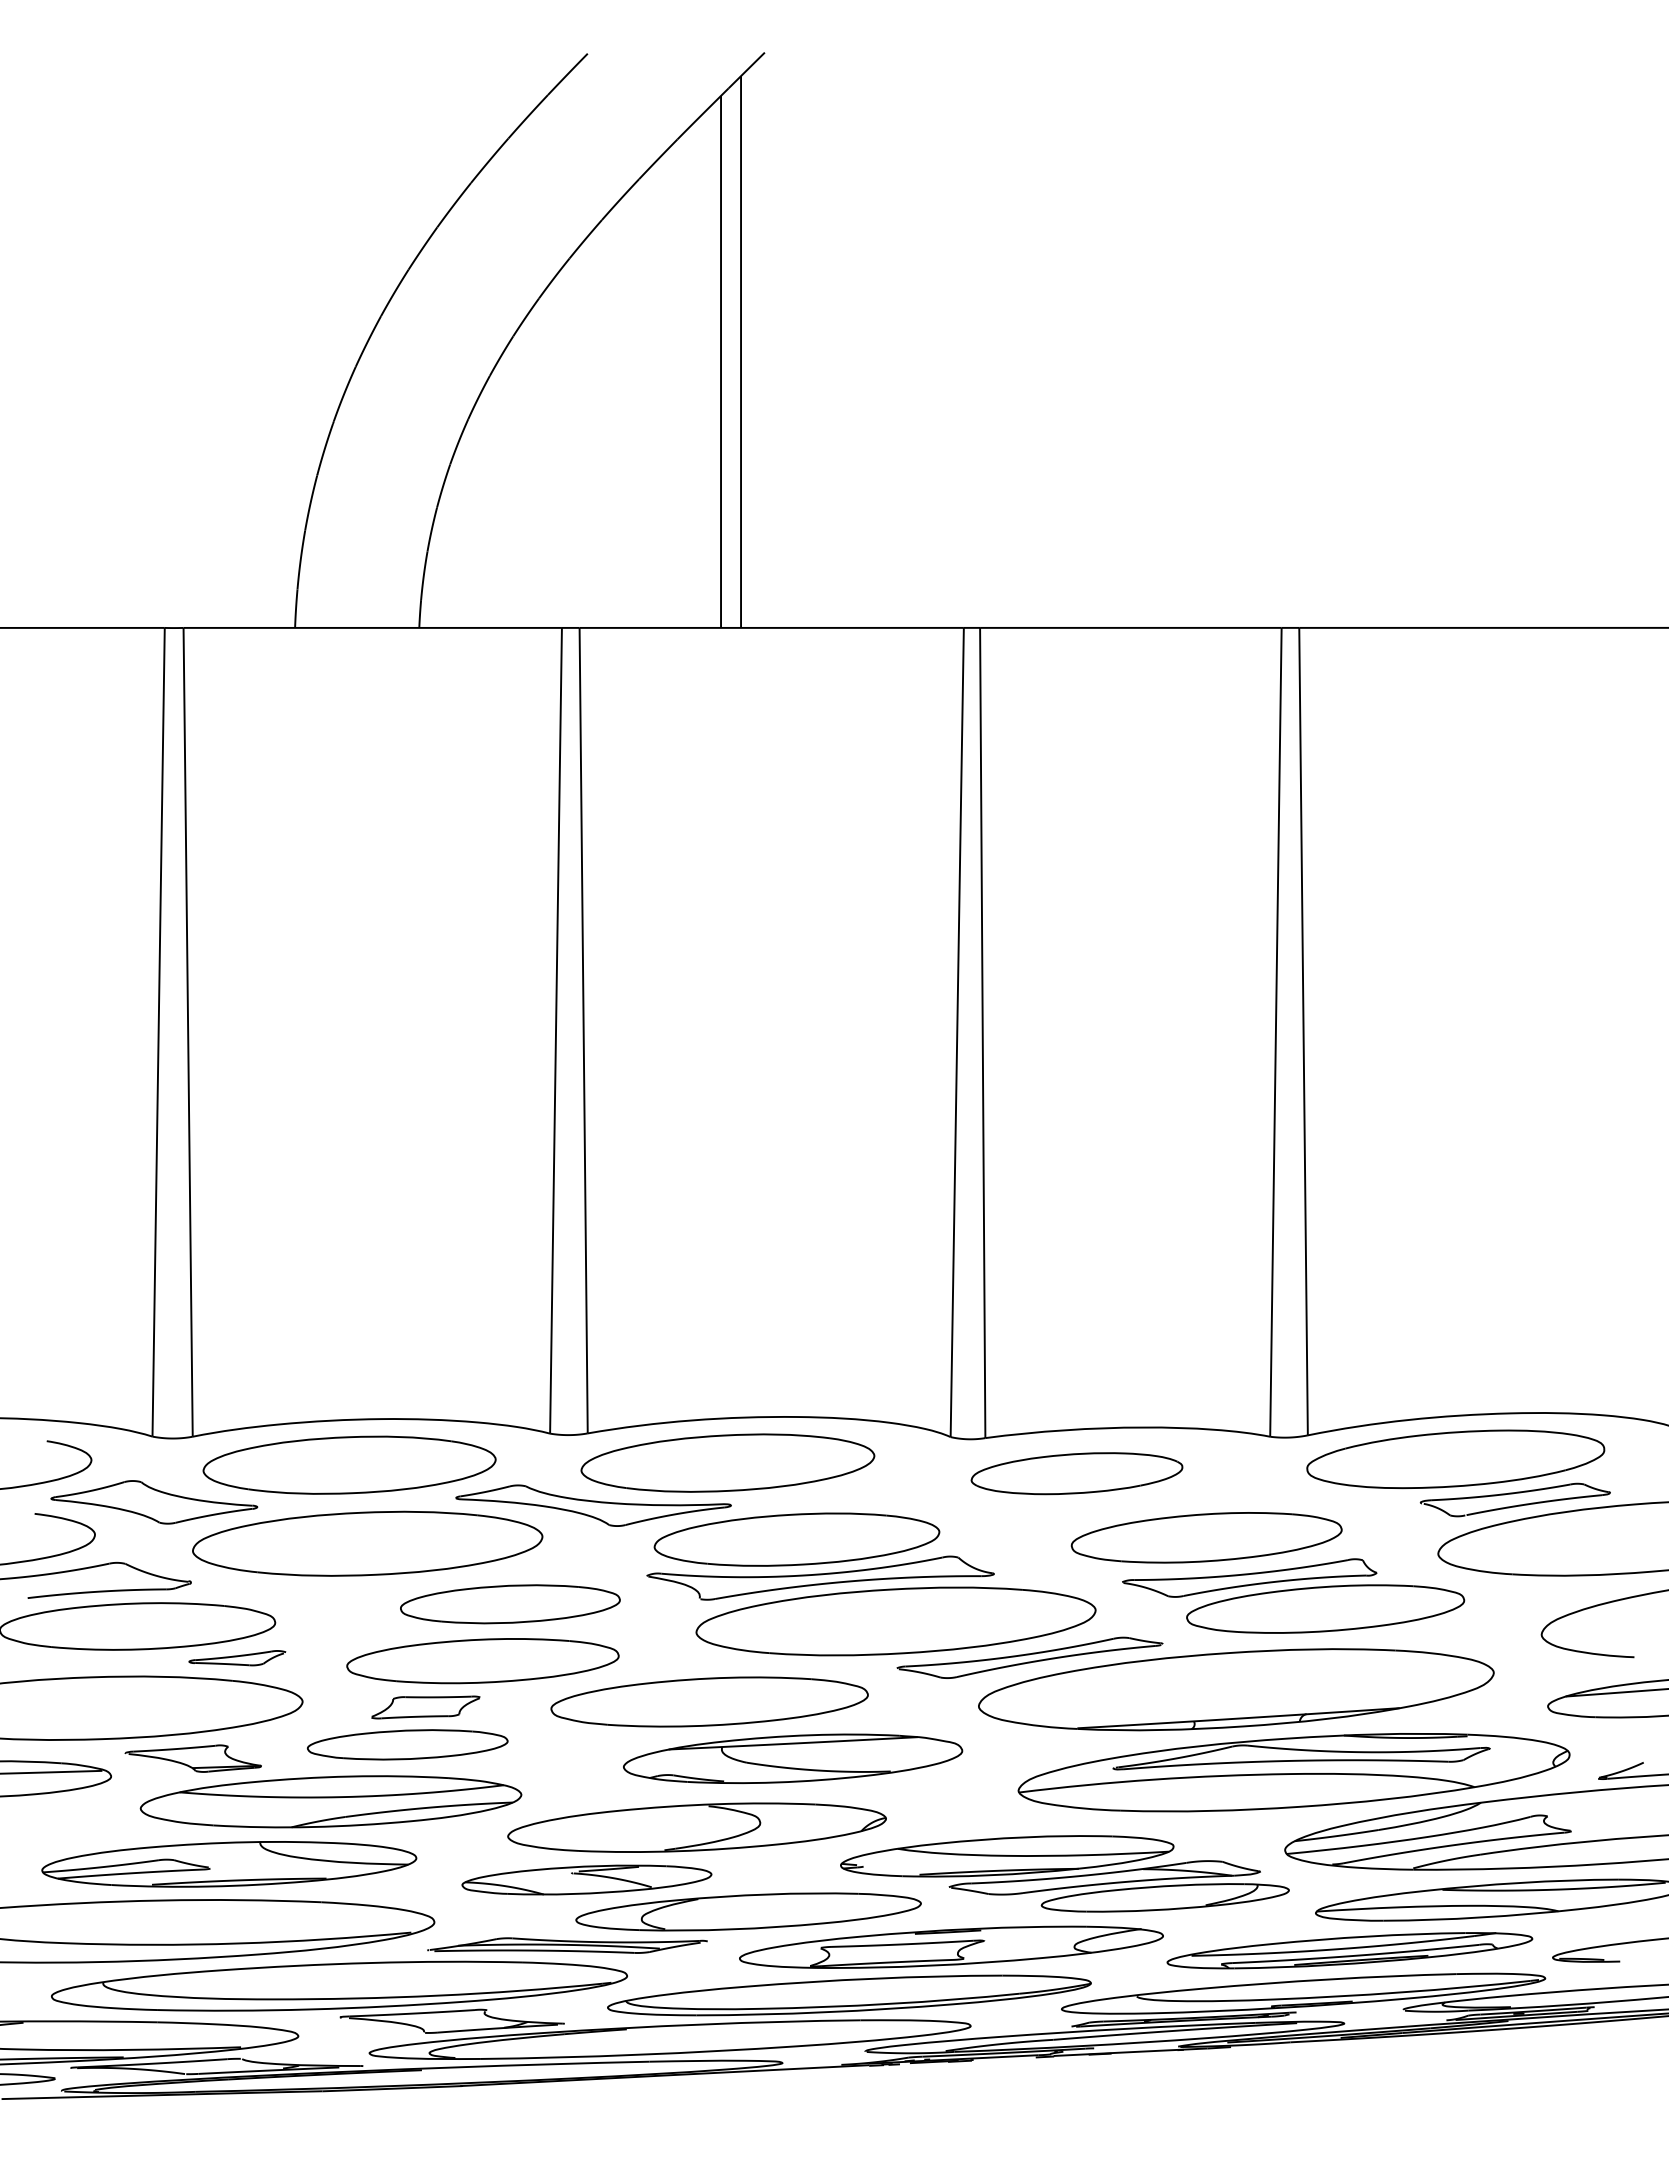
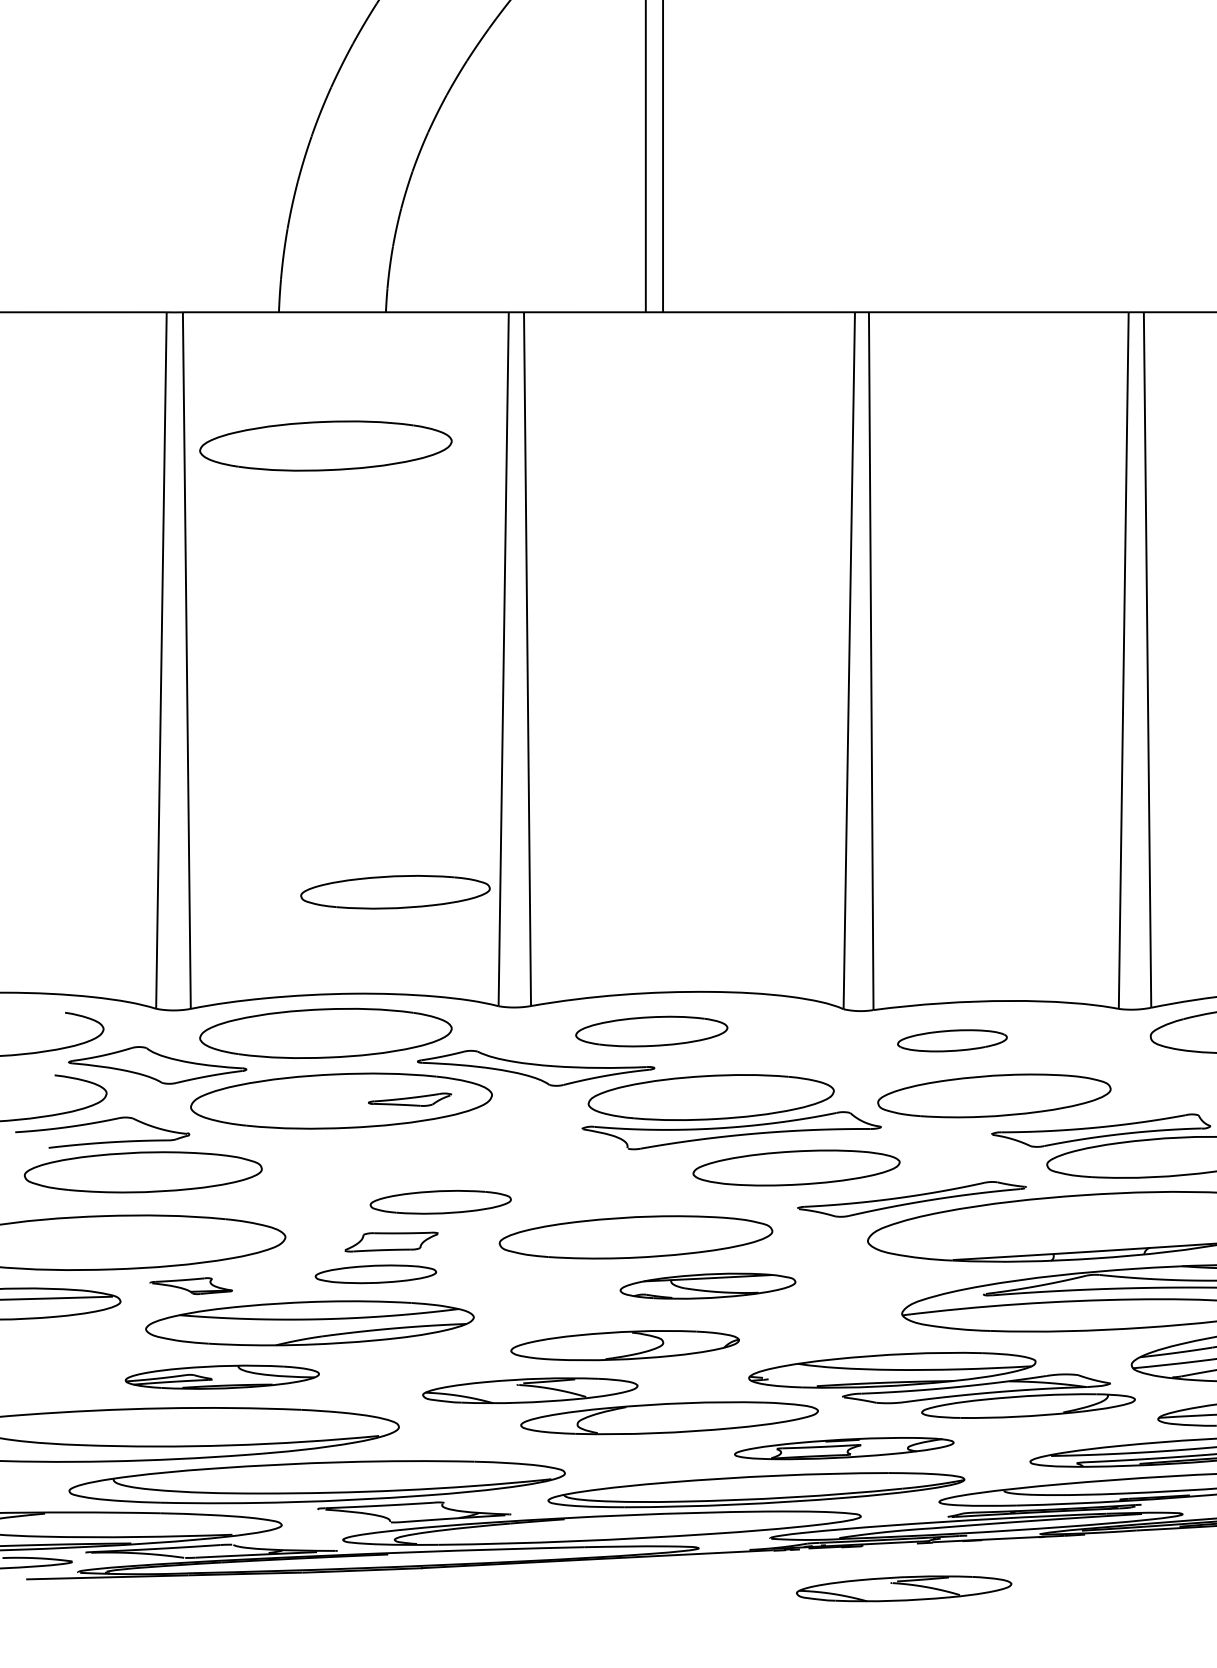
part: (349, 782) -> (325, 445), added
part: (727, 1462) -> (651, 1031), size x0.6
part: (1076, 1473) -> (951, 1040), size x0.6
part: (1206, 1537) -> (994, 1095), moved
part: (510, 1604) -> (395, 892), moved
part: (895, 1621) -> (796, 1168), size x0.6
part: (237, 1658) -> (410, 1100), moved
part: (482, 1661) -> (440, 1202), size x0.6
part: (407, 1744) -> (375, 1273), size x0.7
part: (192, 1758) -> (190, 1286), size x0.7
part: (793, 1758) -> (708, 1286), size x0.6
part: (696, 1827) -> (624, 1345), size x0.7
part: (229, 1864) -> (222, 1377), size x0.6
part: (567, 1945) -> (513, 1447), removed
part: (951, 1946) -> (844, 1447), size x0.6
part: (1020, 2109) -> (903, 1588), added

